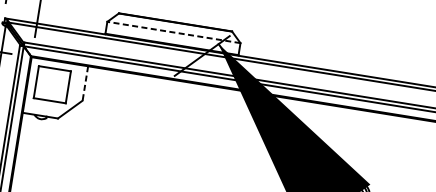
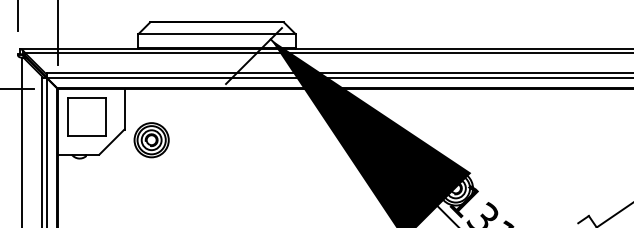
line: (174, 32) -> (217, 34), dashed -> solid
line: (85, 83) -> (124, 109), dashed -> solid
part: (104, 113) -> (151, 140), added

